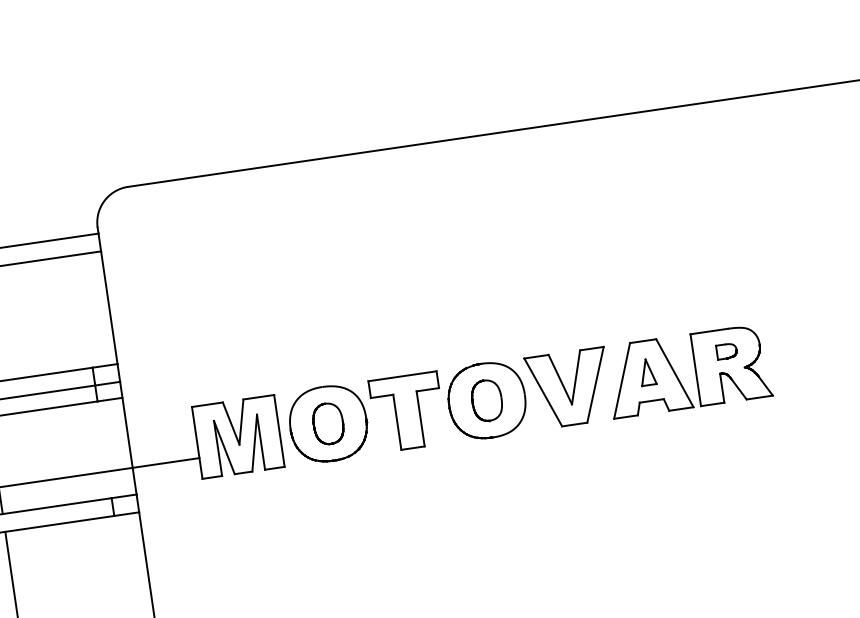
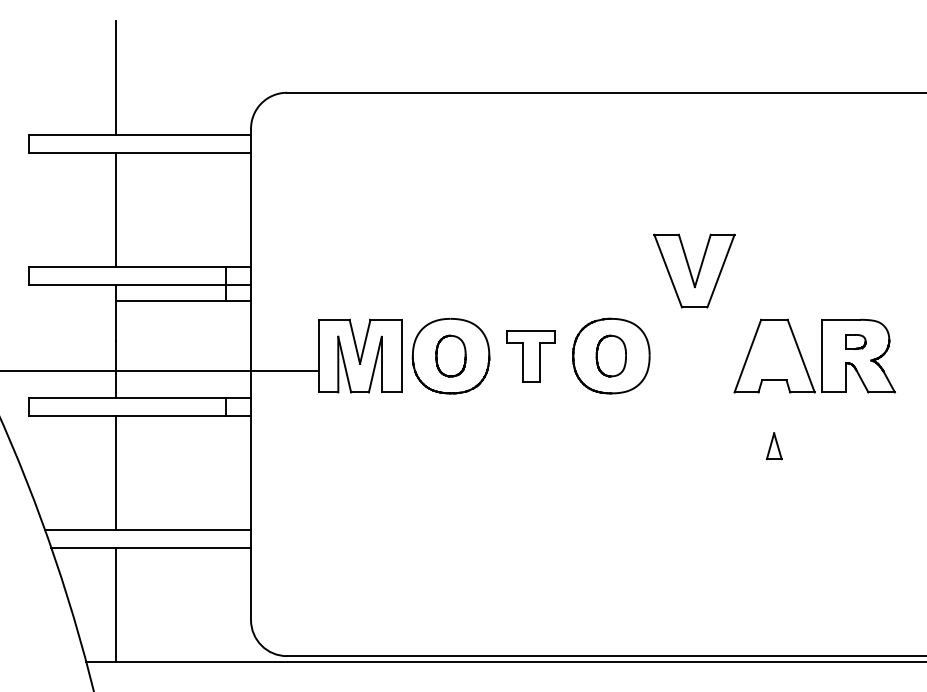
part: (647, 372) -> (774, 446), moved
part: (569, 388) -> (694, 270), moved
part: (407, 411) -> (531, 355), size x0.7

